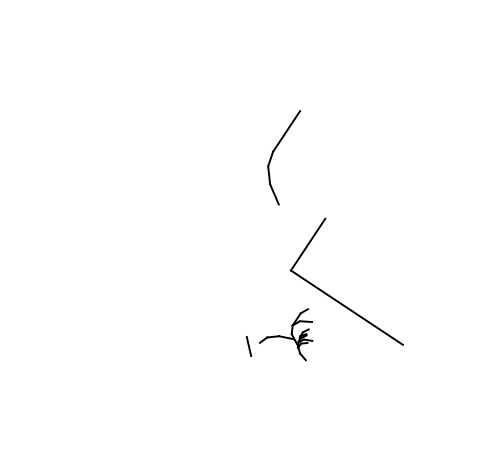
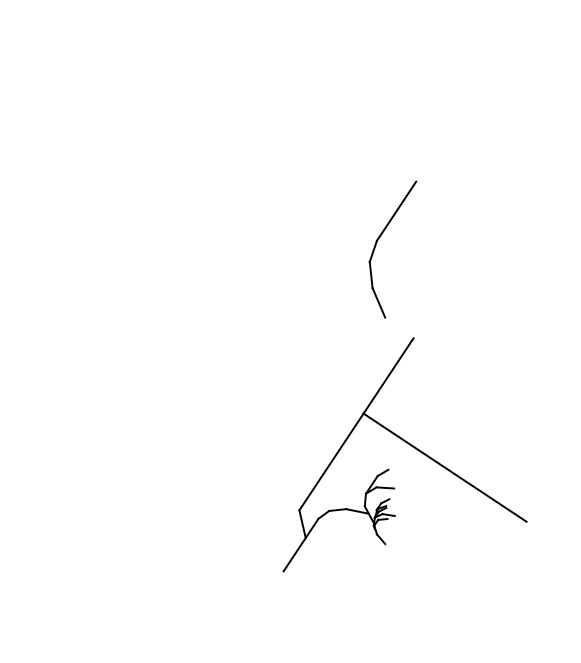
part: (275, 150) -> (380, 239), moved
line: (268, 303) -> (330, 461), added
line: (247, 360) -> (300, 544), added

